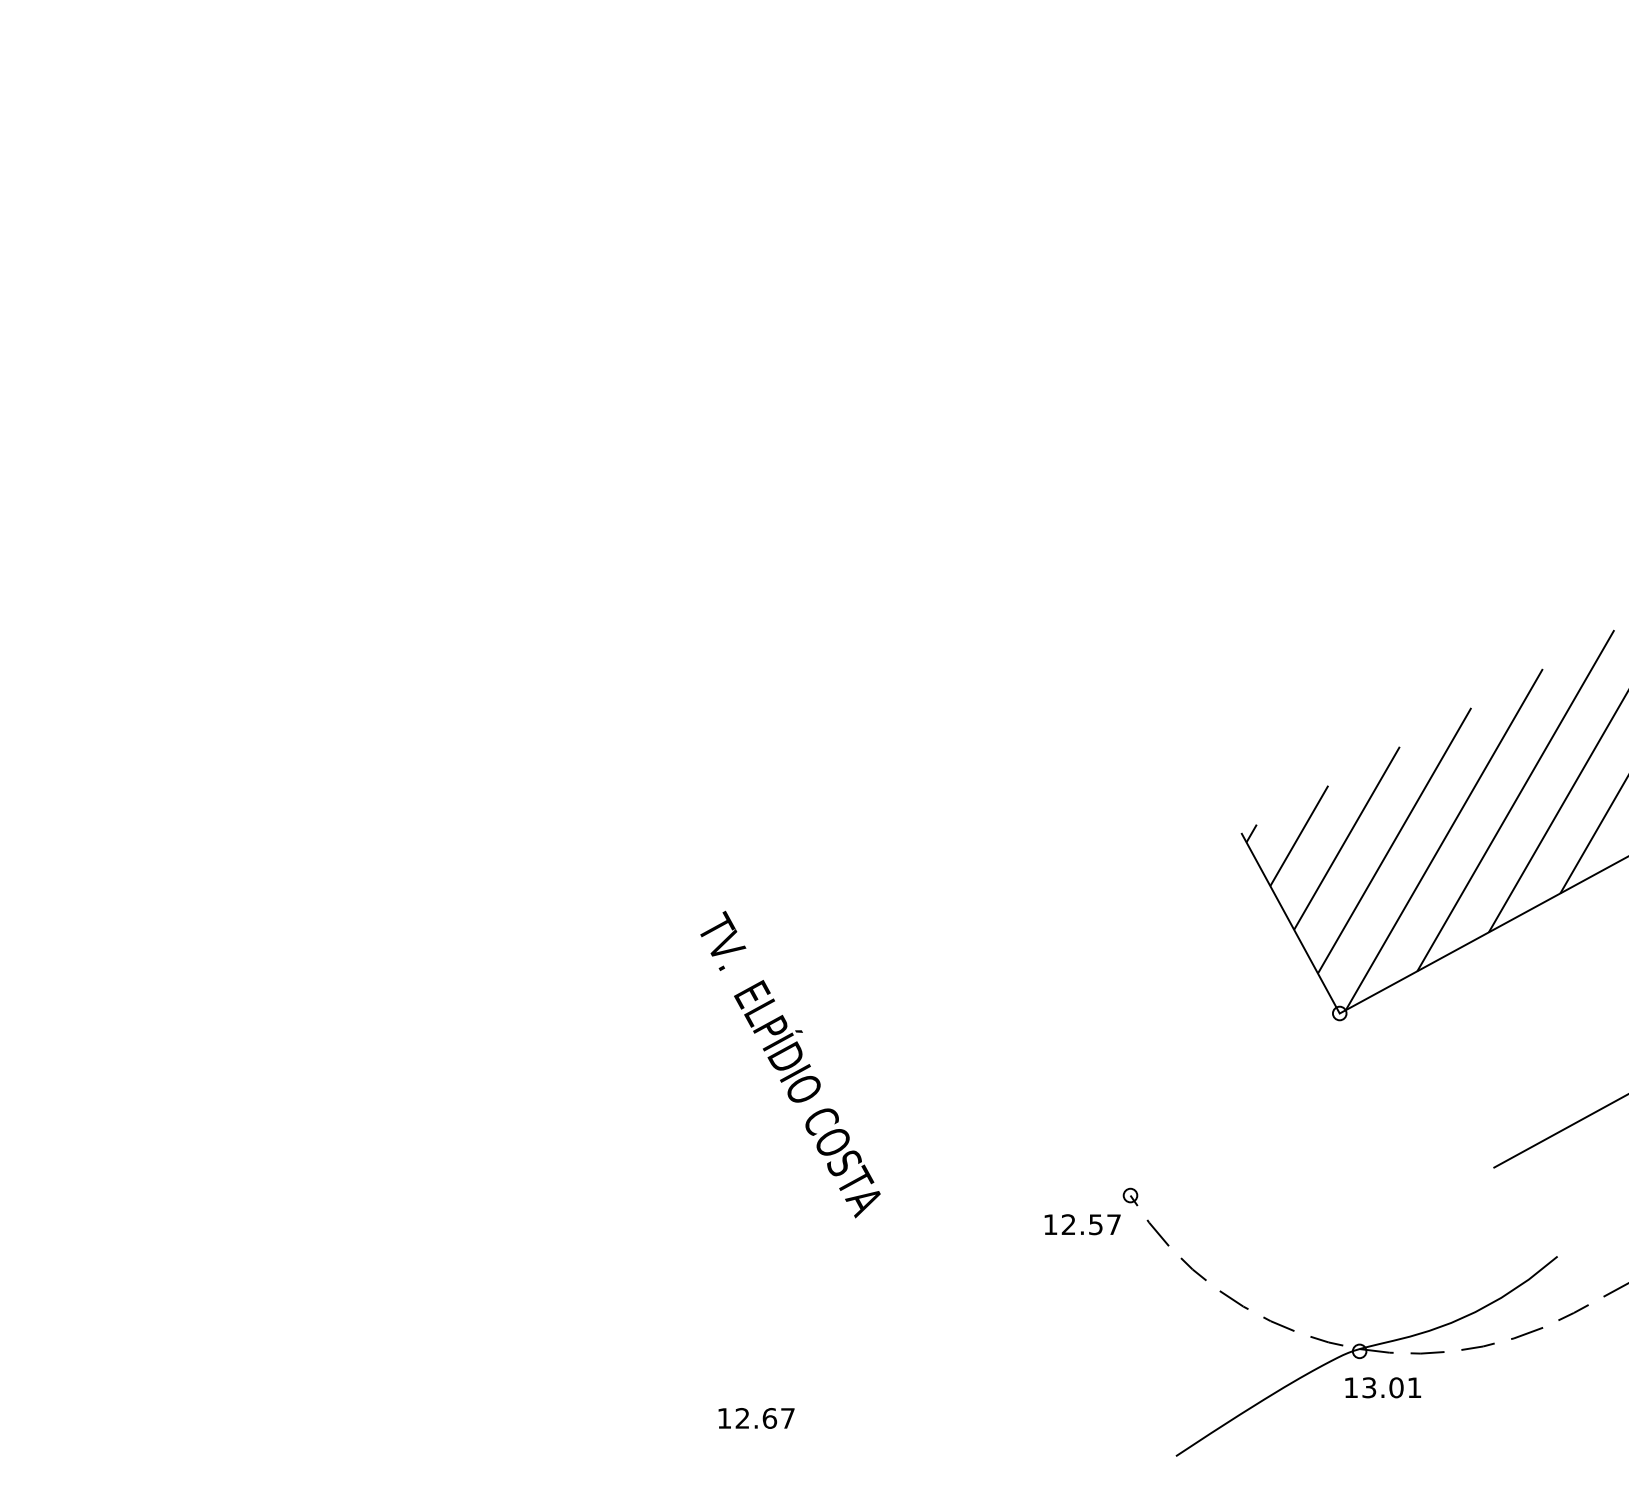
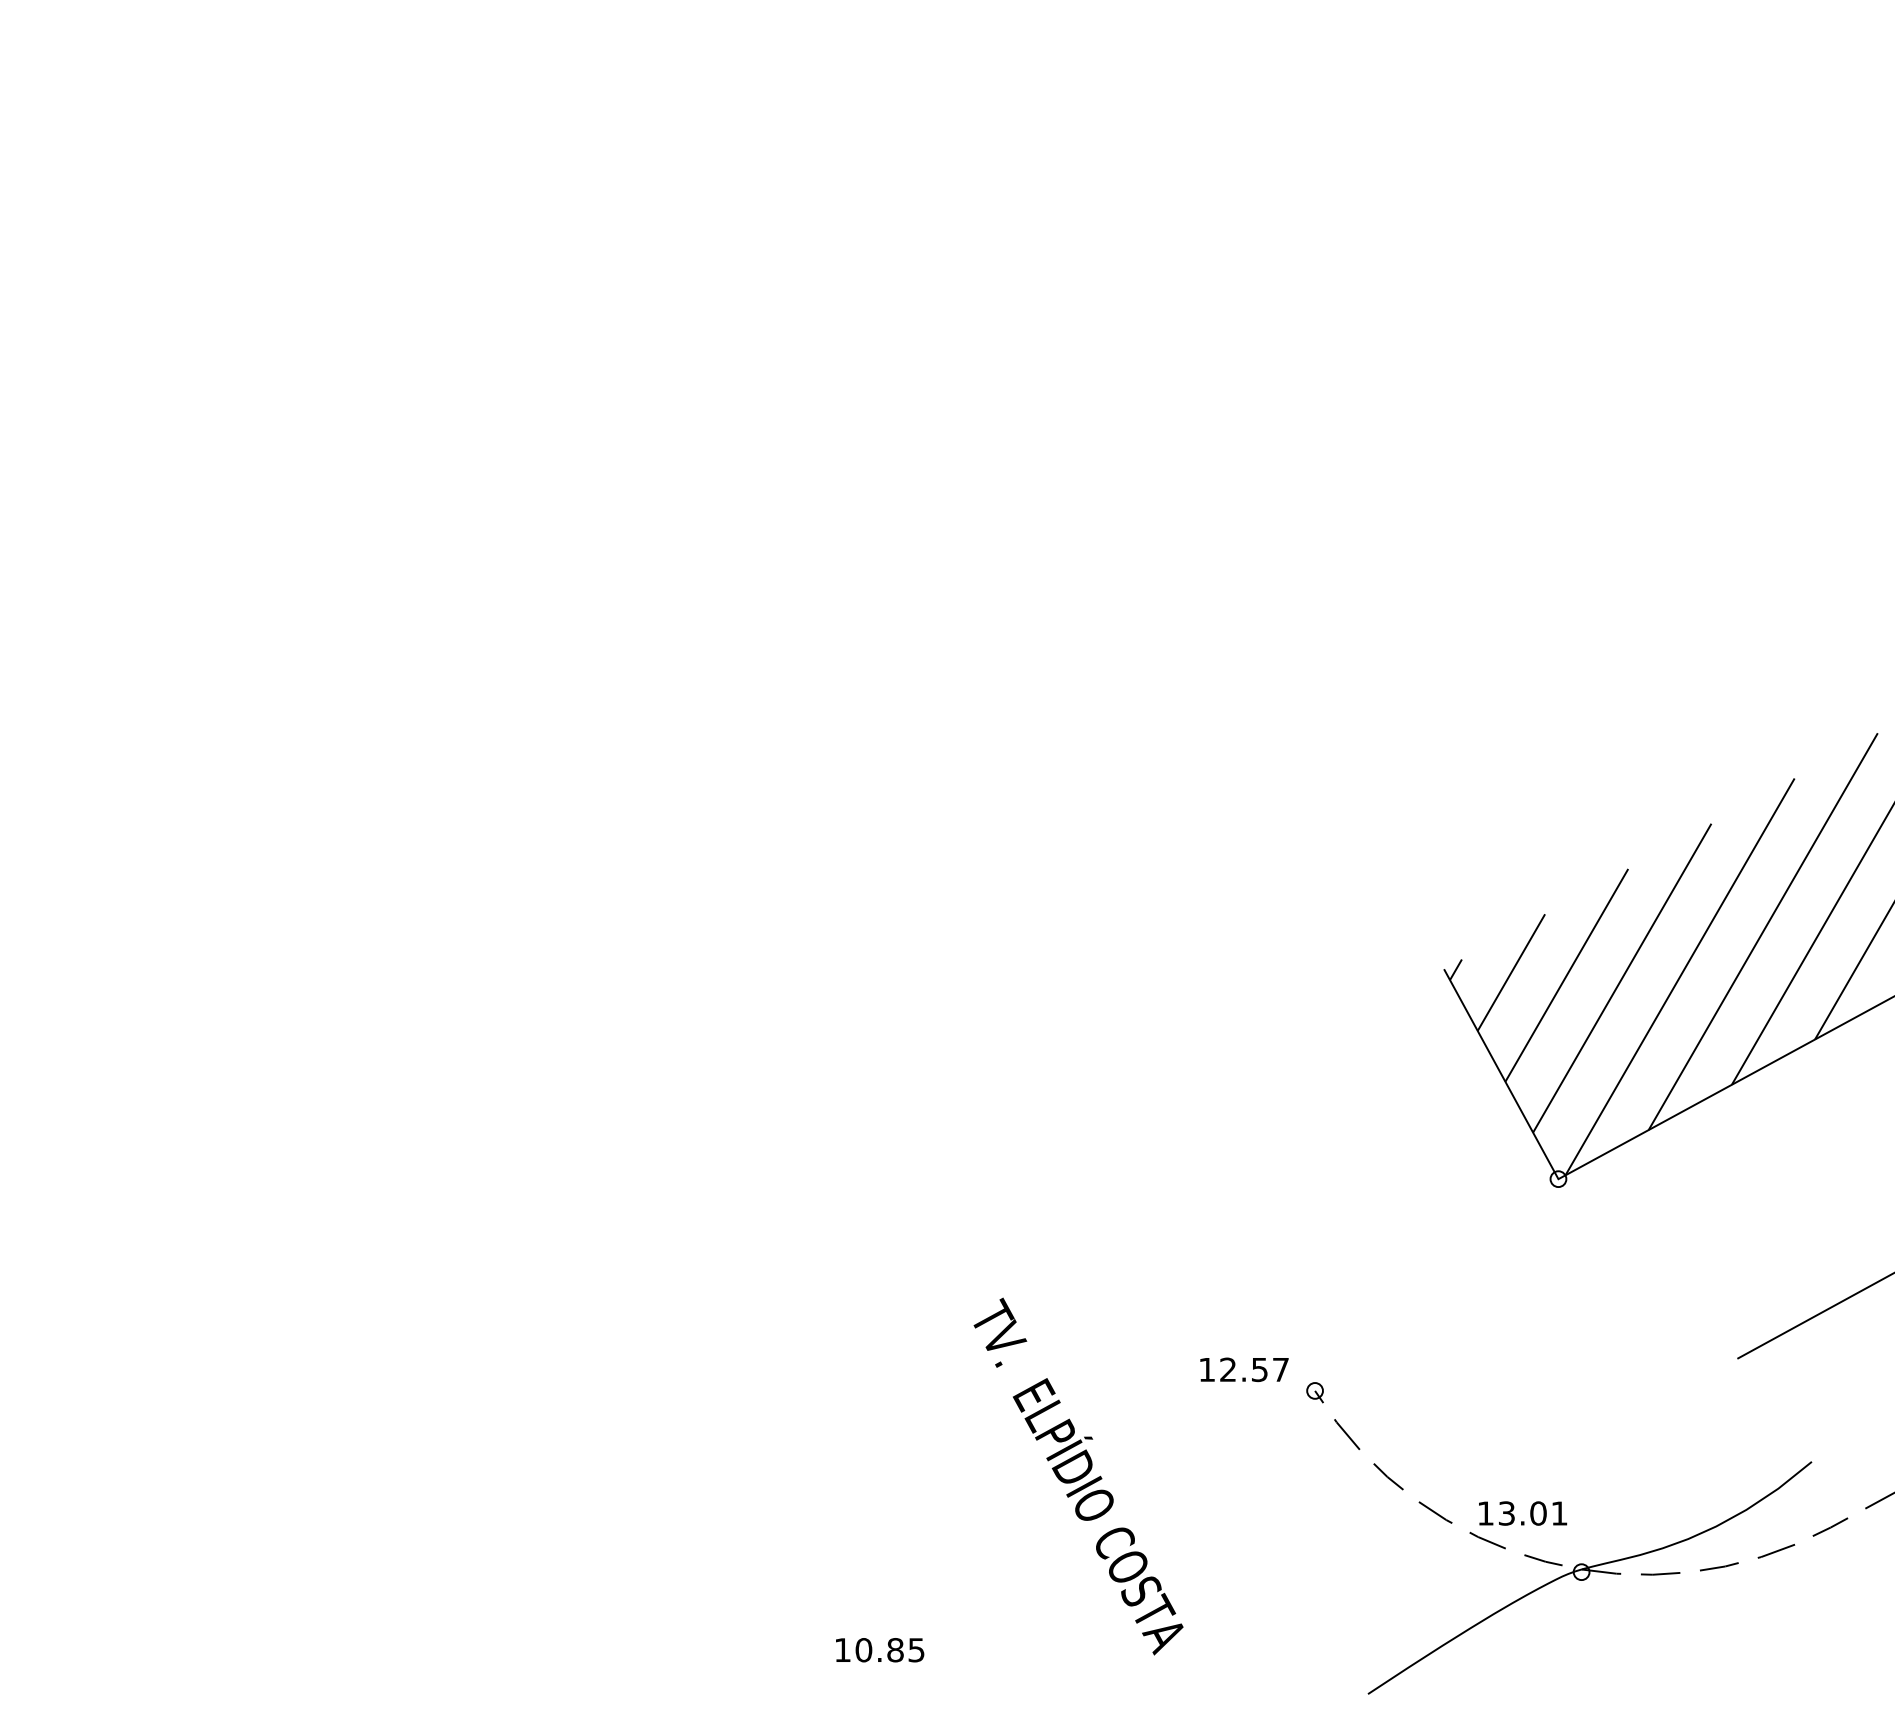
text: (790, 1064) -> (1078, 1476), moved
text: (1082, 1224) -> (1244, 1369), moved
text: (1383, 1387) -> (1523, 1513), moved
text: (764, 1418) -> (889, 1650), 12.67 -> 10.85

